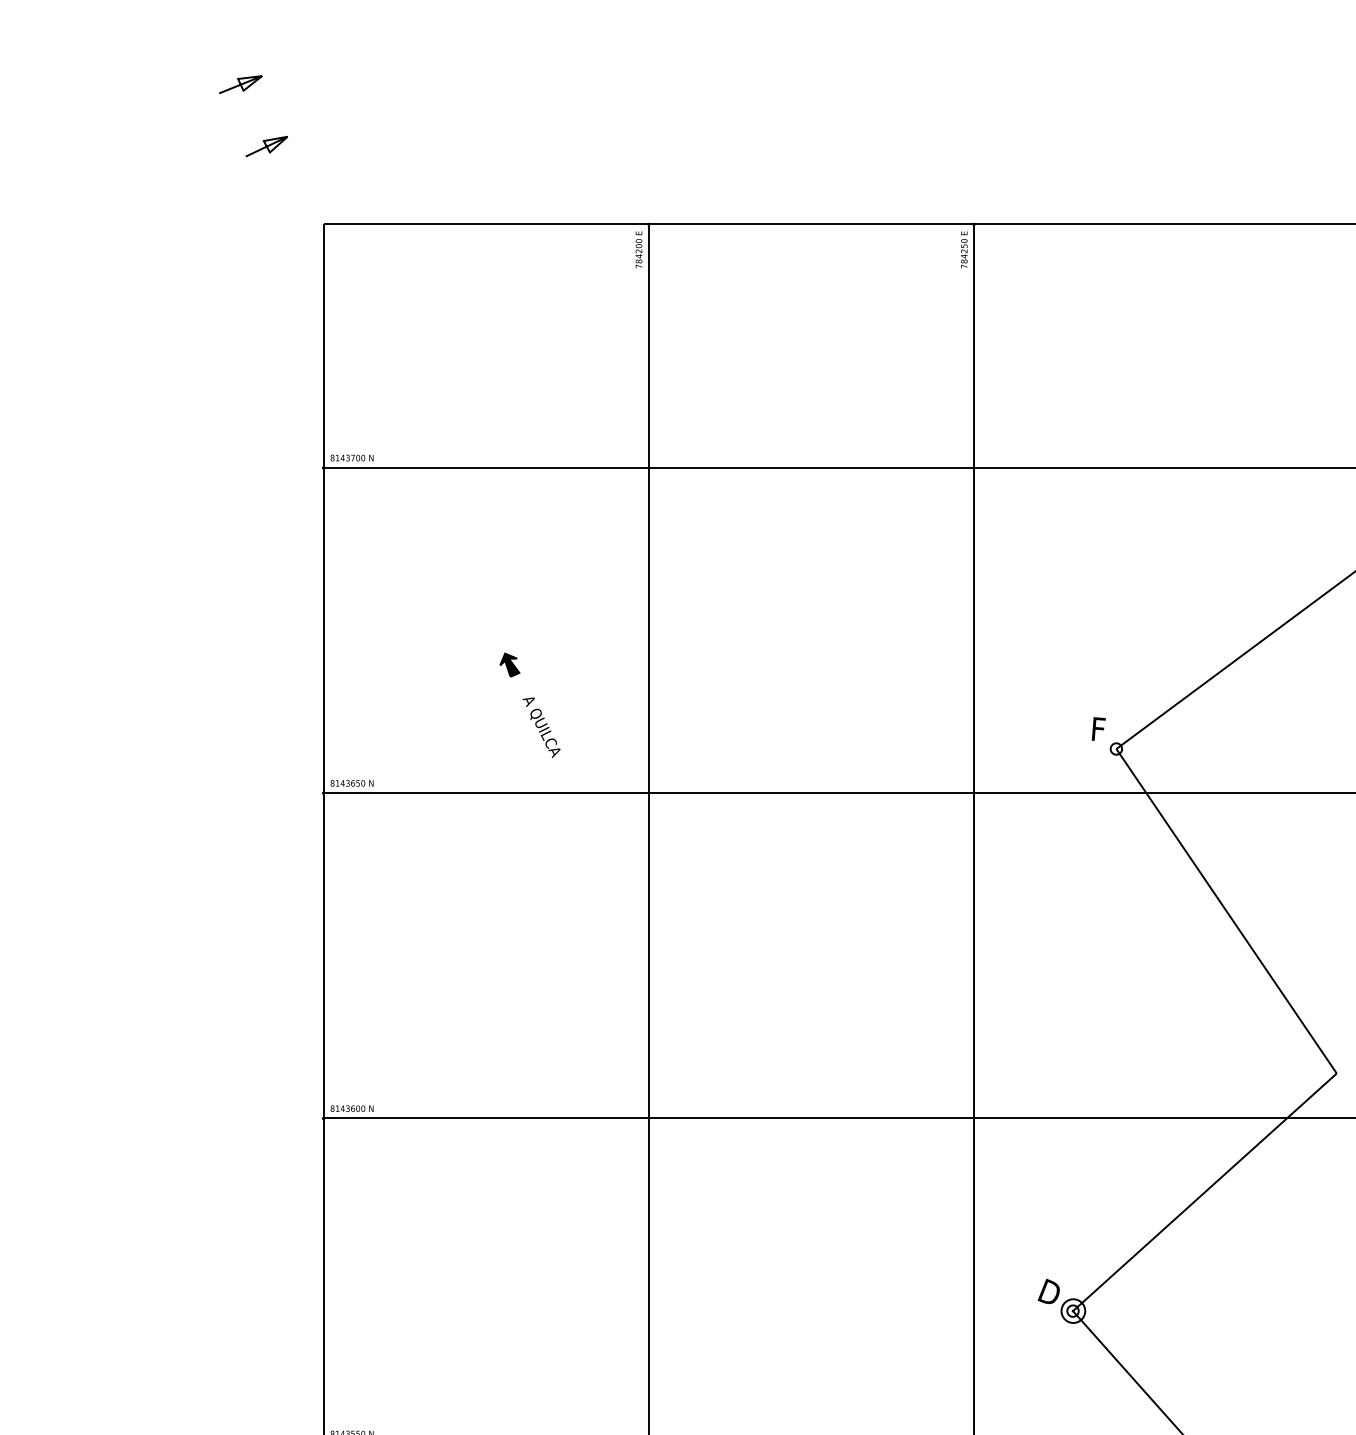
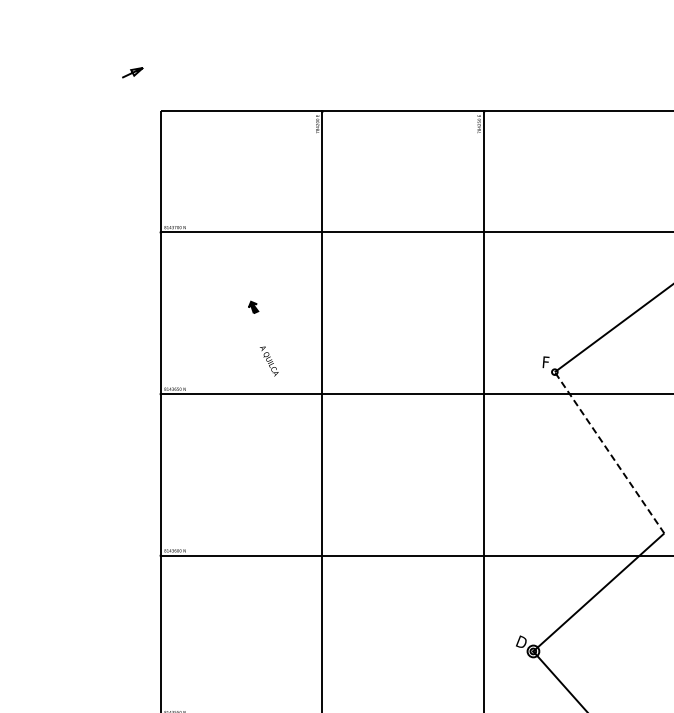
line: (240, 85) -> (119, 42), removed
part: (509, 663) -> (253, 306), moved
line: (1226, 910) -> (609, 452), solid -> dashed

